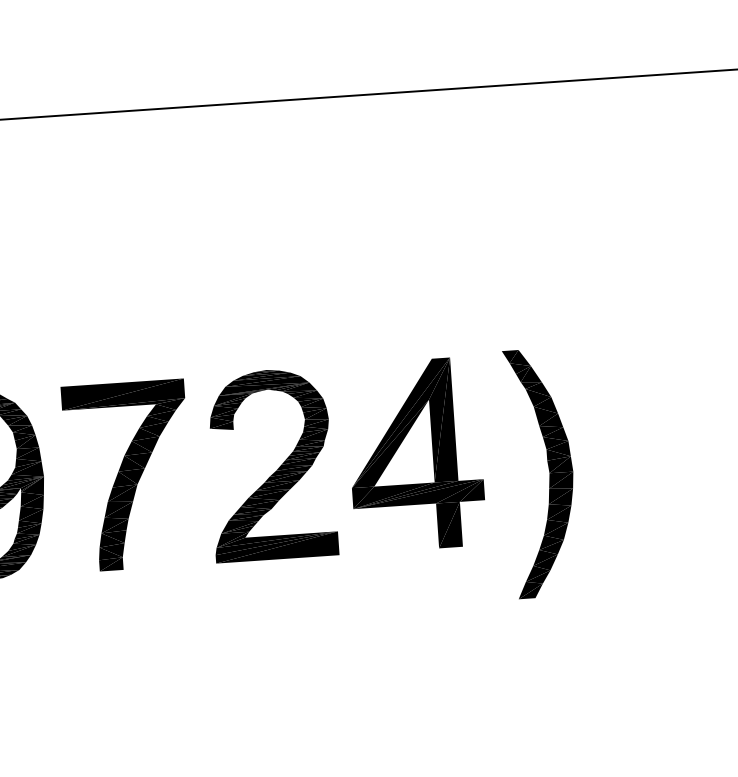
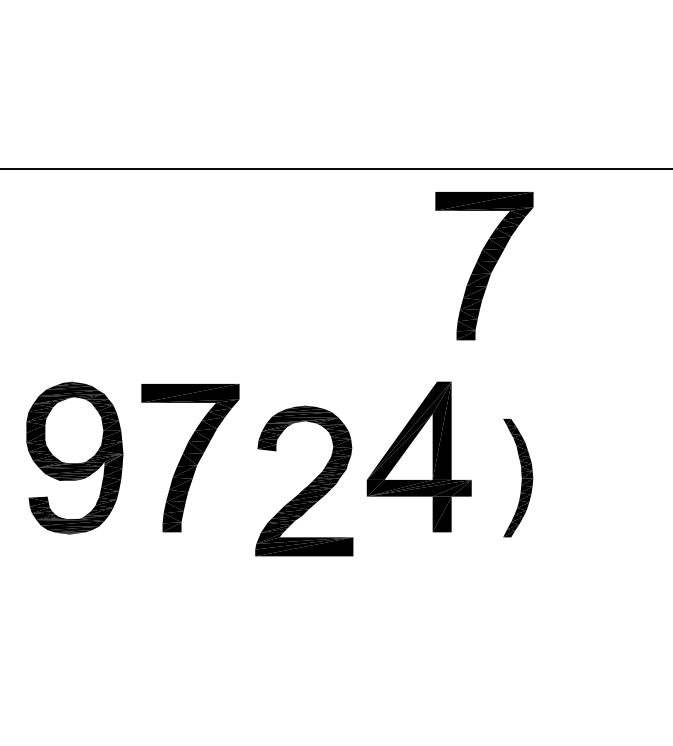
part: (481, 210) -> (484, 266), added
part: (274, 471) -> (306, 486), moved
part: (542, 472) -> (518, 477), size x0.6

